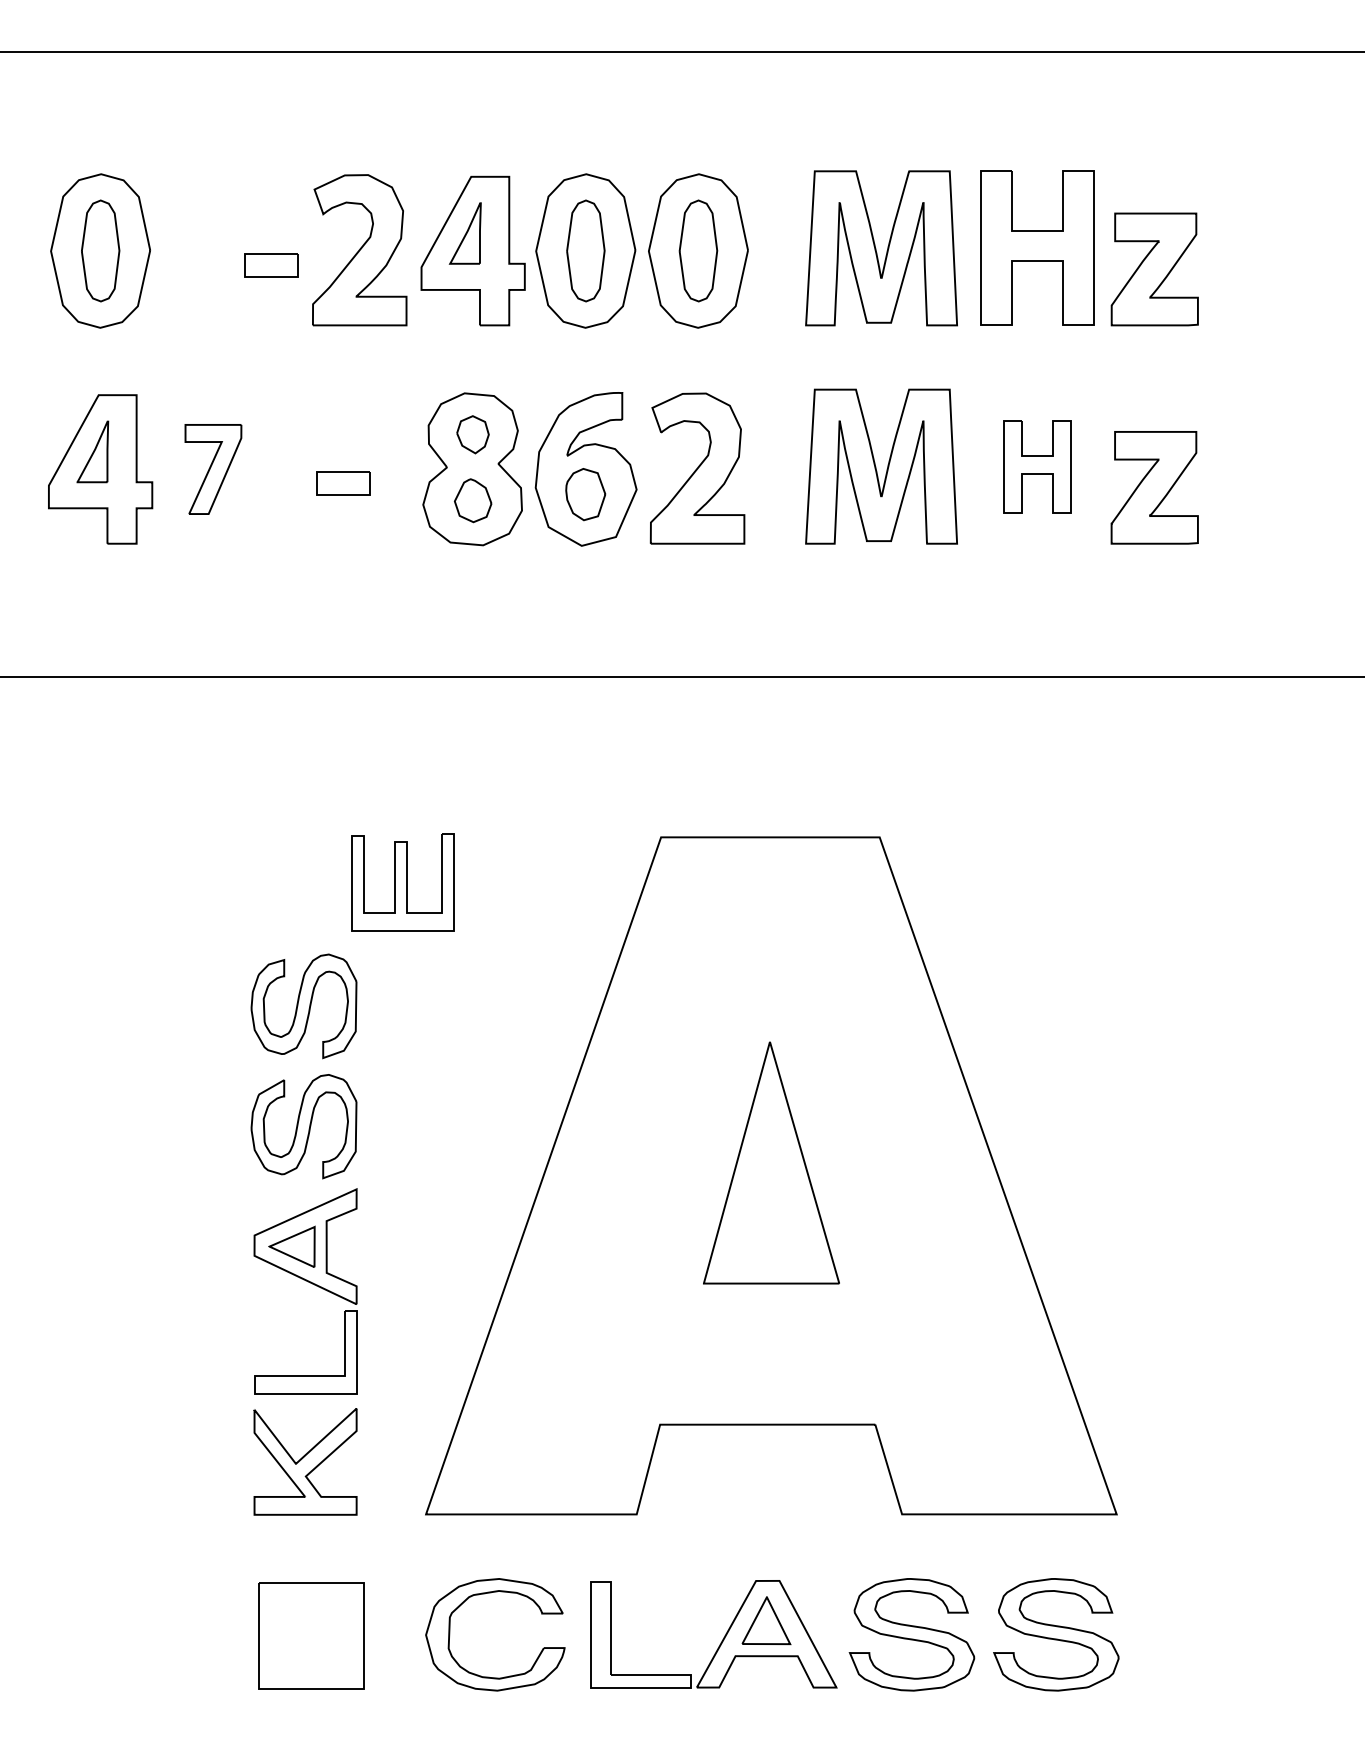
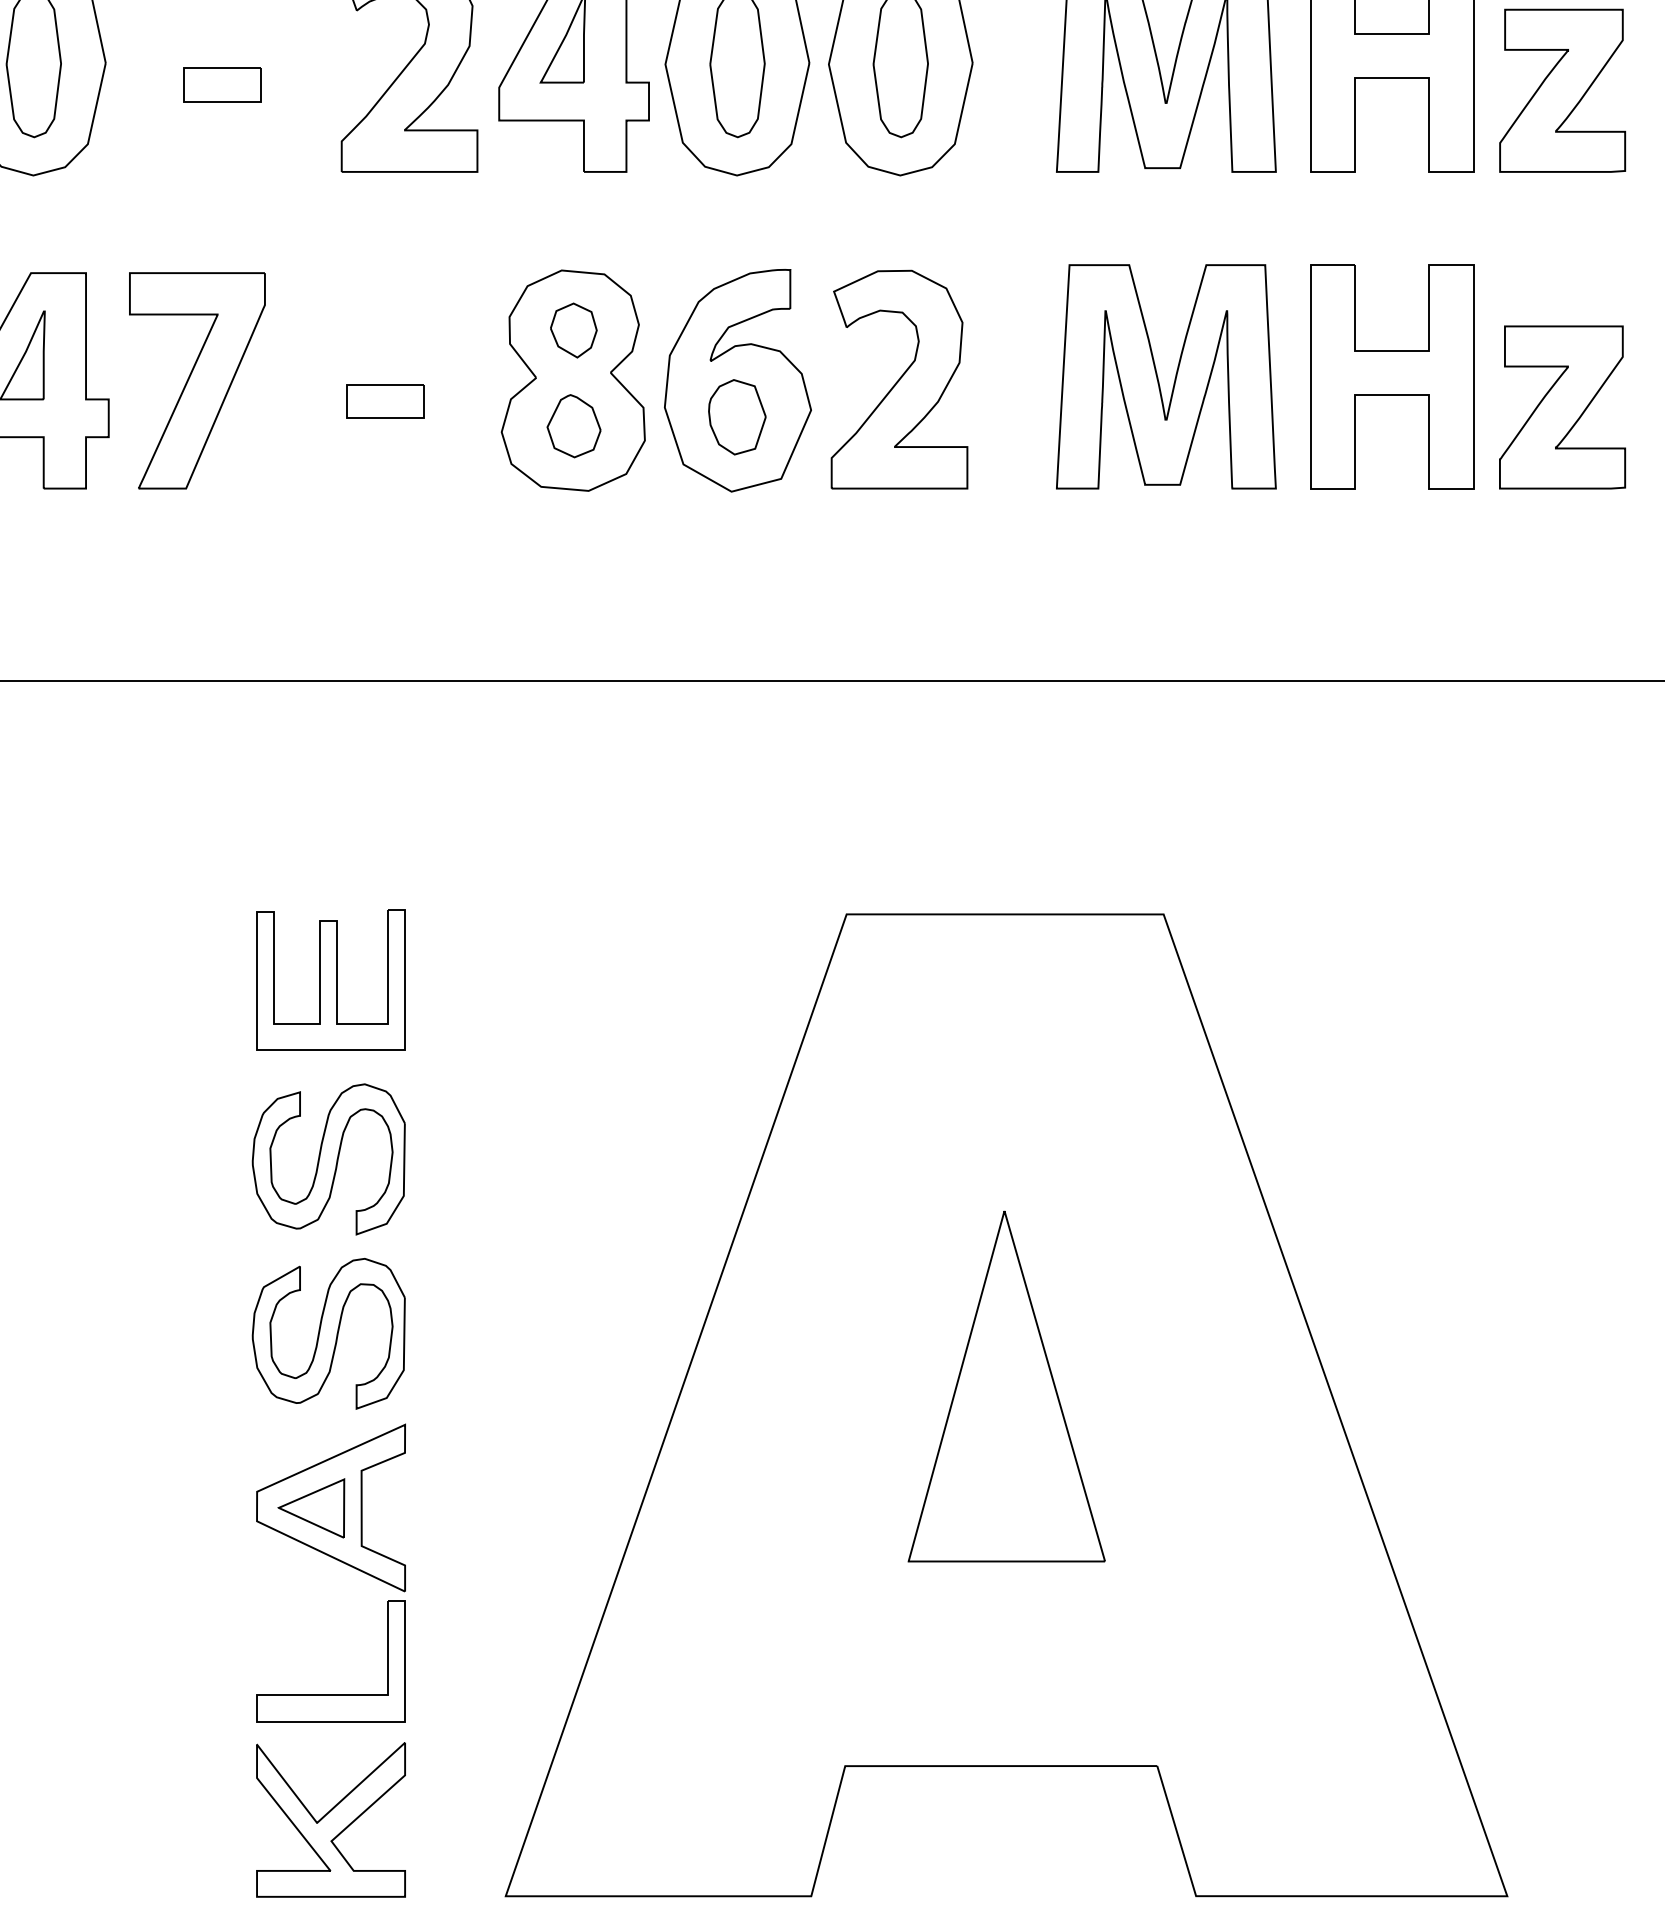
part: (271, 265) -> (222, 85), moved
part: (1037, 466) -> (1392, 376), size x1.67
part: (213, 469) -> (197, 380), size x1.67
part: (402, 882) -> (330, 979), moved

